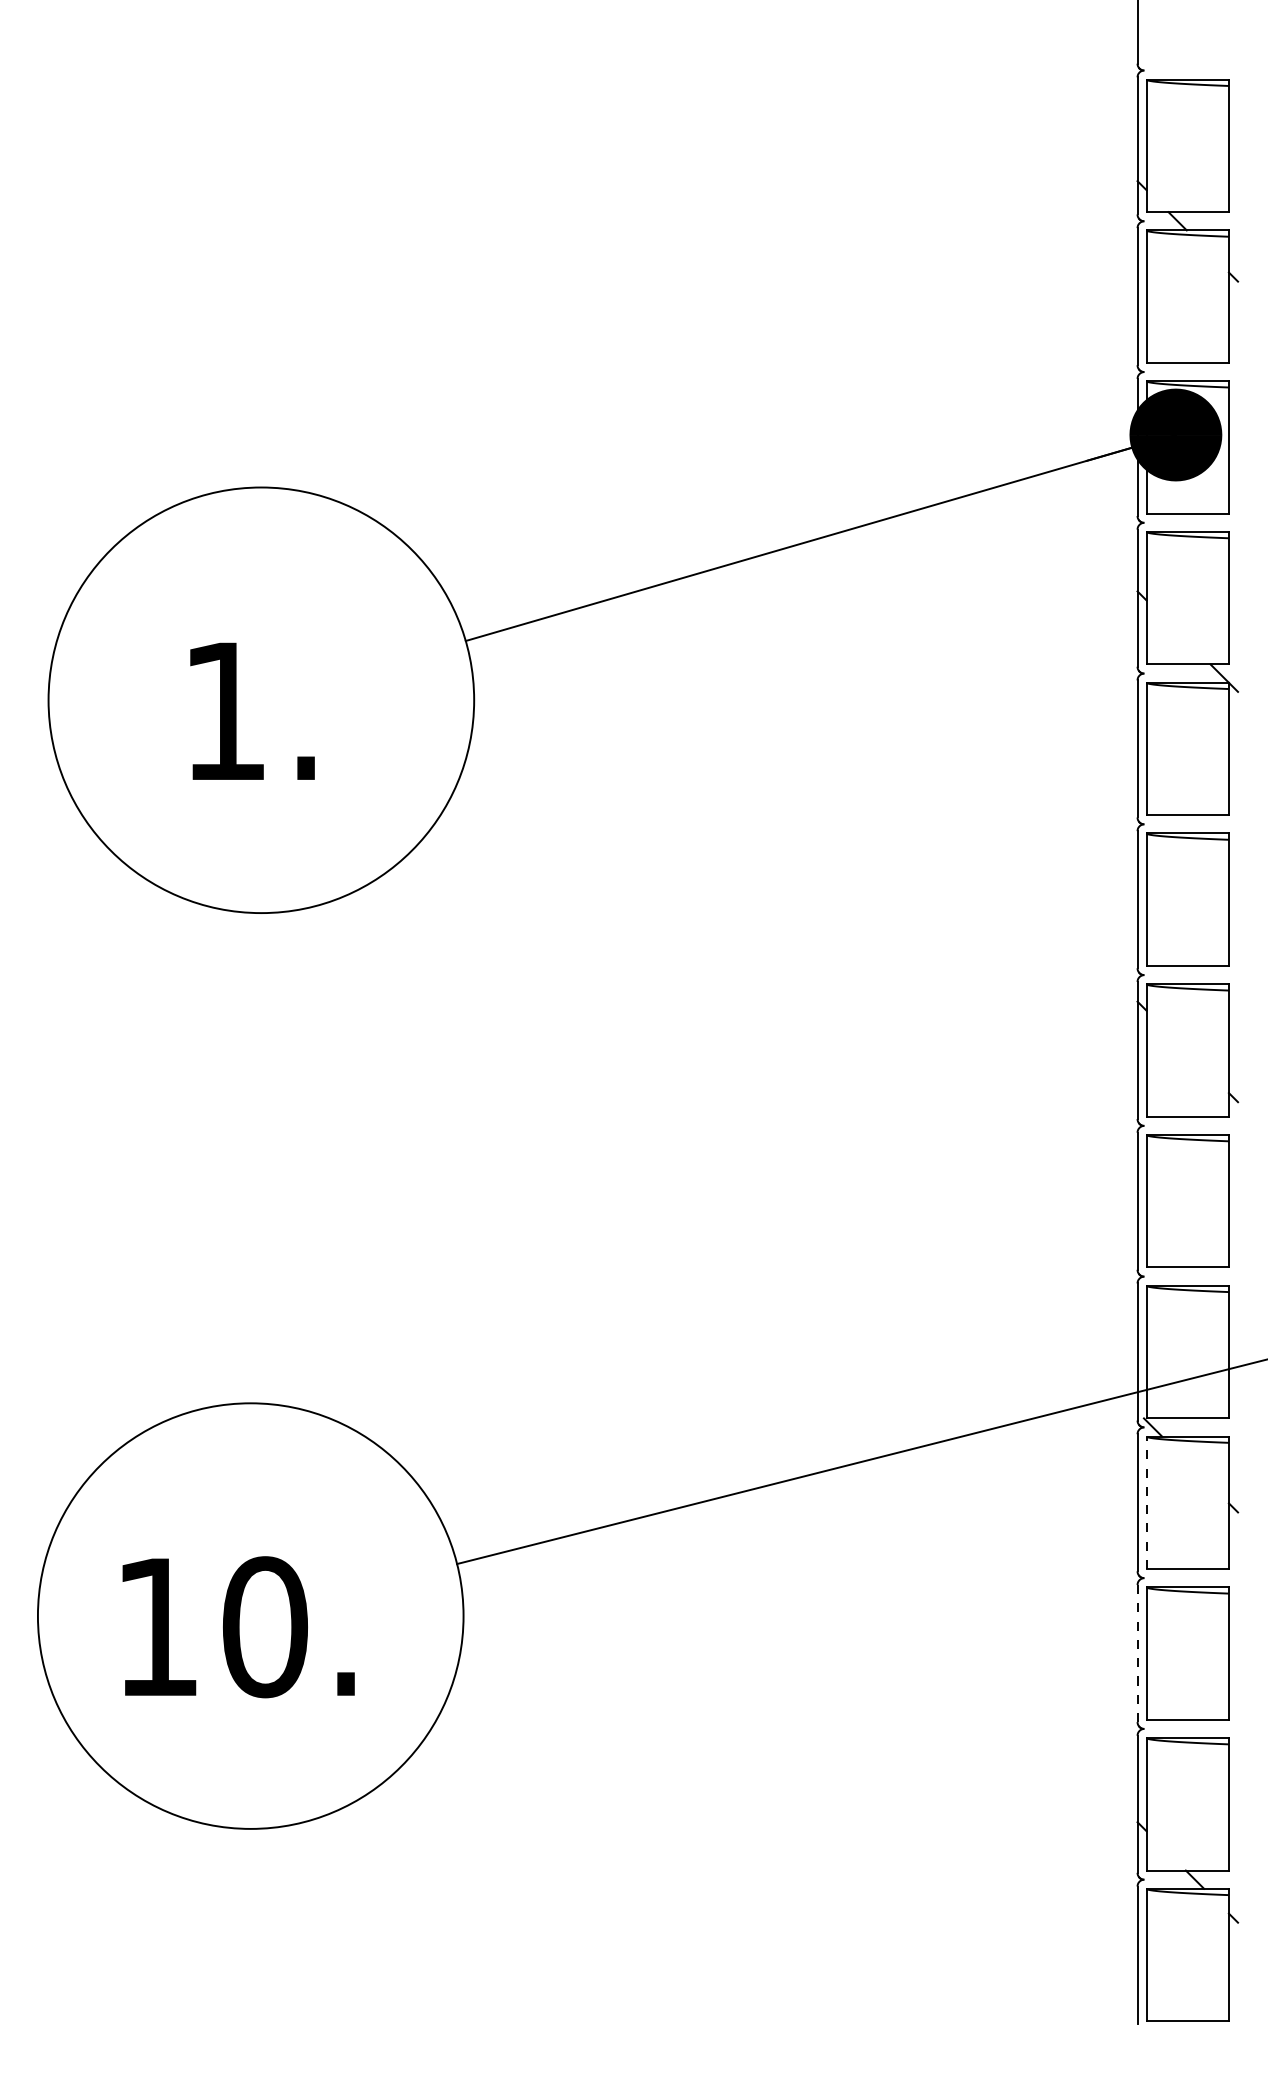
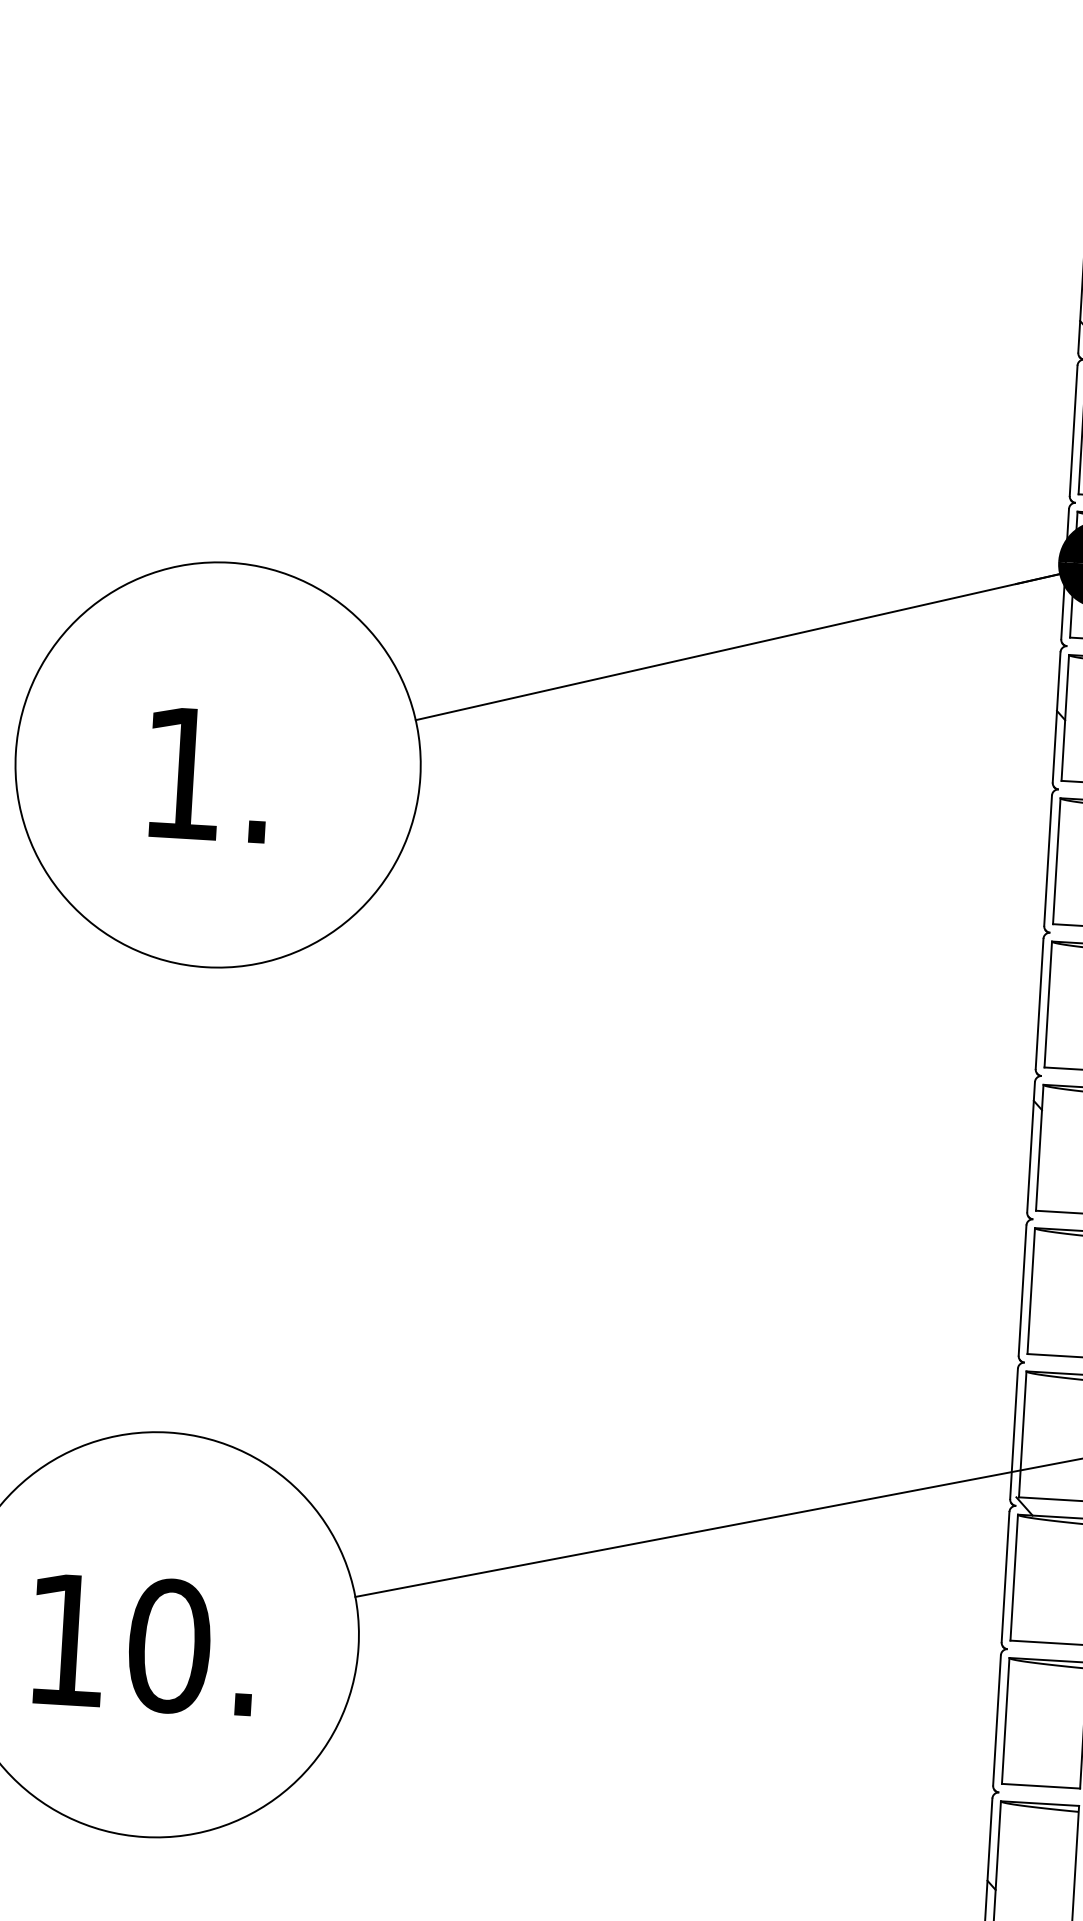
line: (1146, 1502) -> (1014, 1577), dashed -> solid
line: (1137, 1653) -> (997, 1720), dashed -> solid

